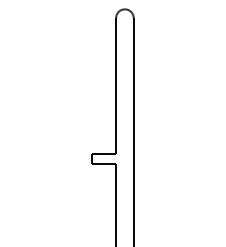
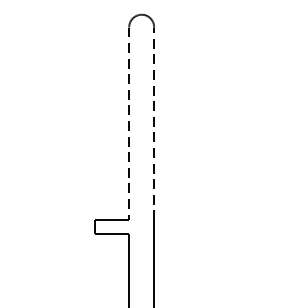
line: (133, 85) -> (153, 122), solid -> dashed
line: (116, 86) -> (129, 124), solid -> dashed

